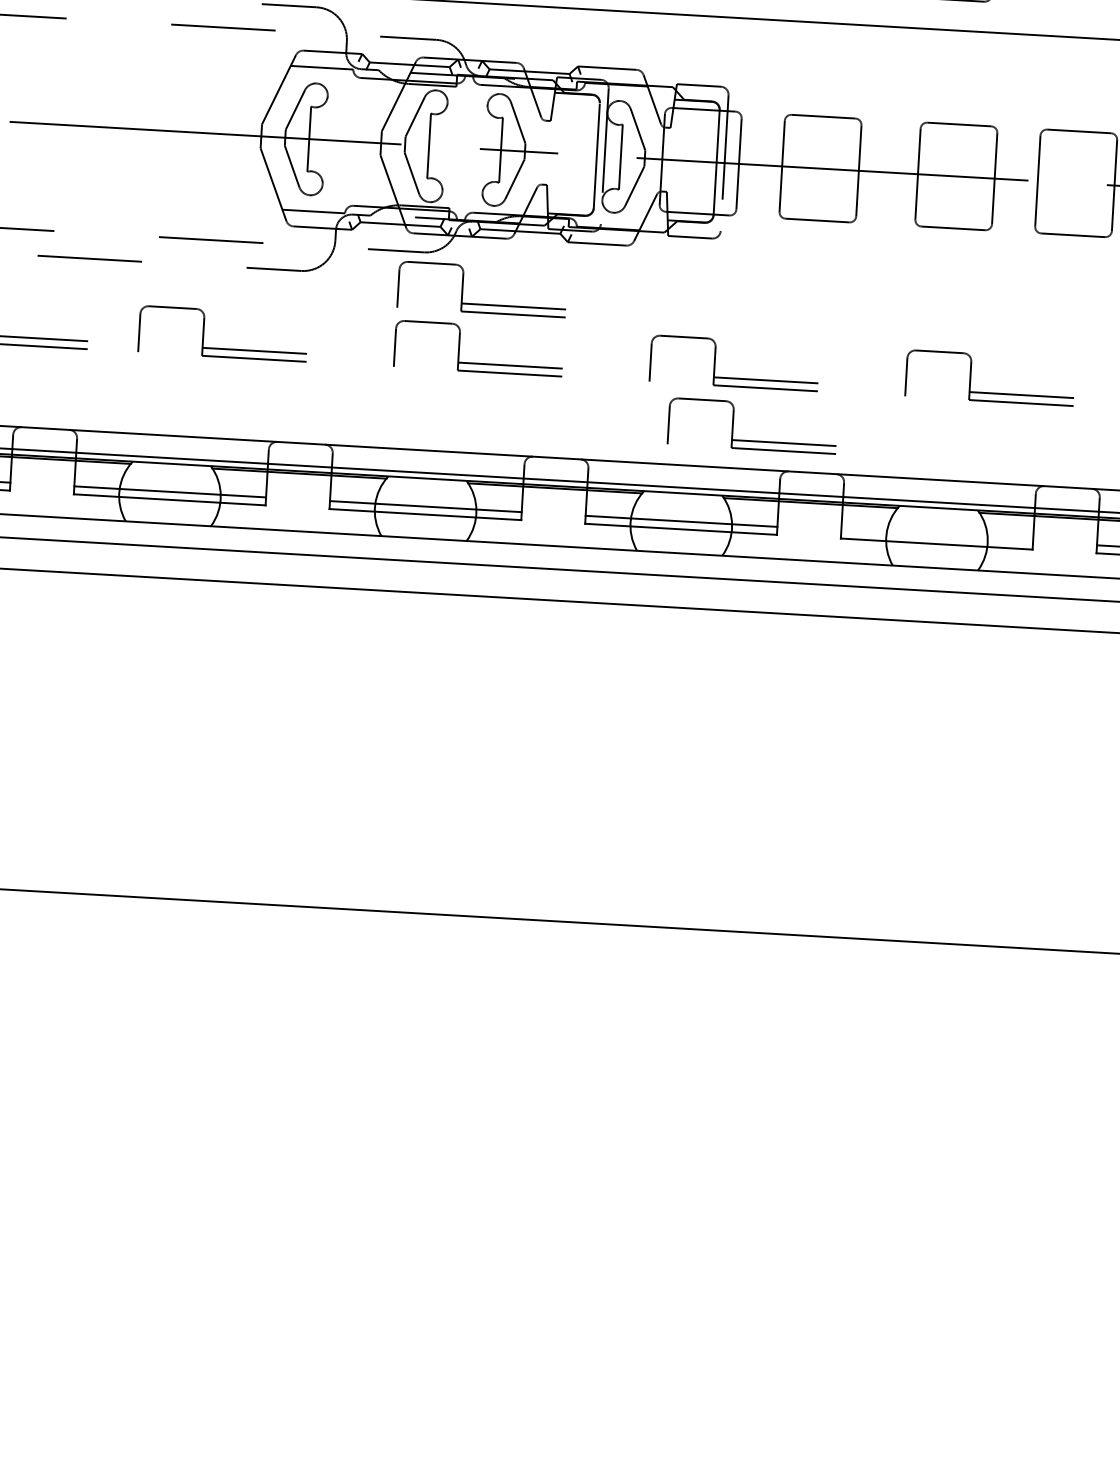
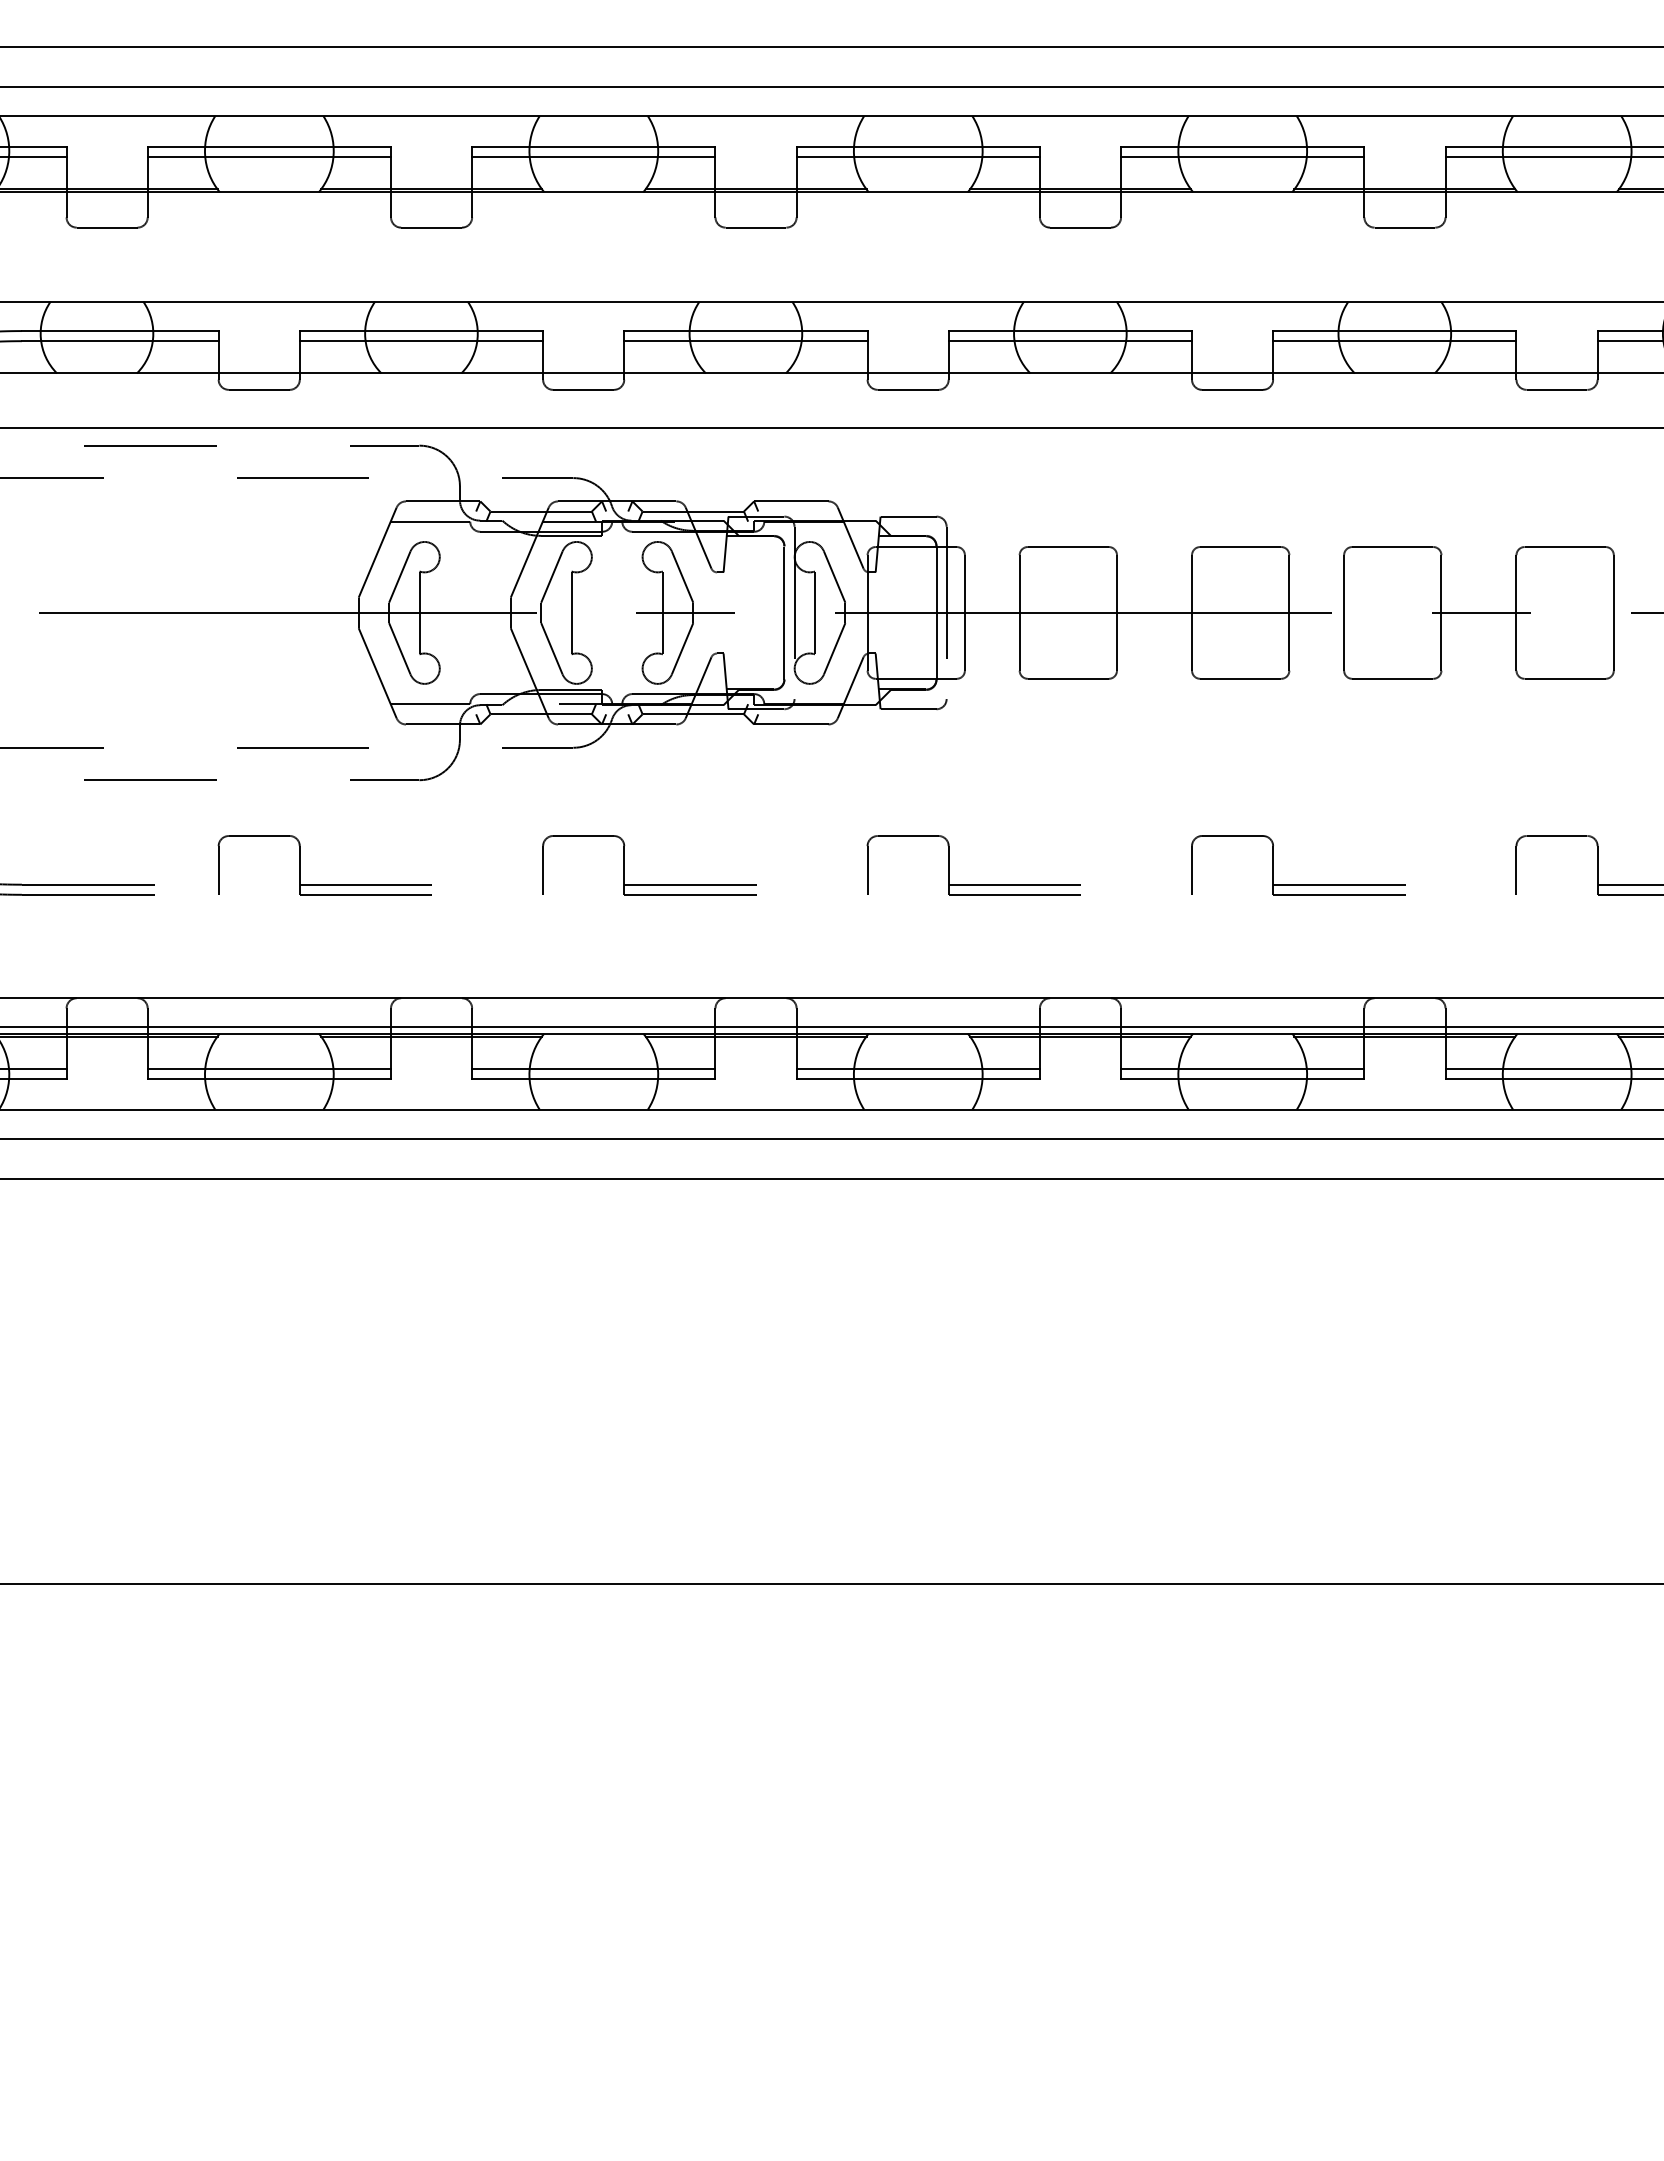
part: (481, 304) -> (649, 809), removed
part: (751, 441) -> (1001, 962), removed
line: (937, 536) -> (1242, 1069), added

